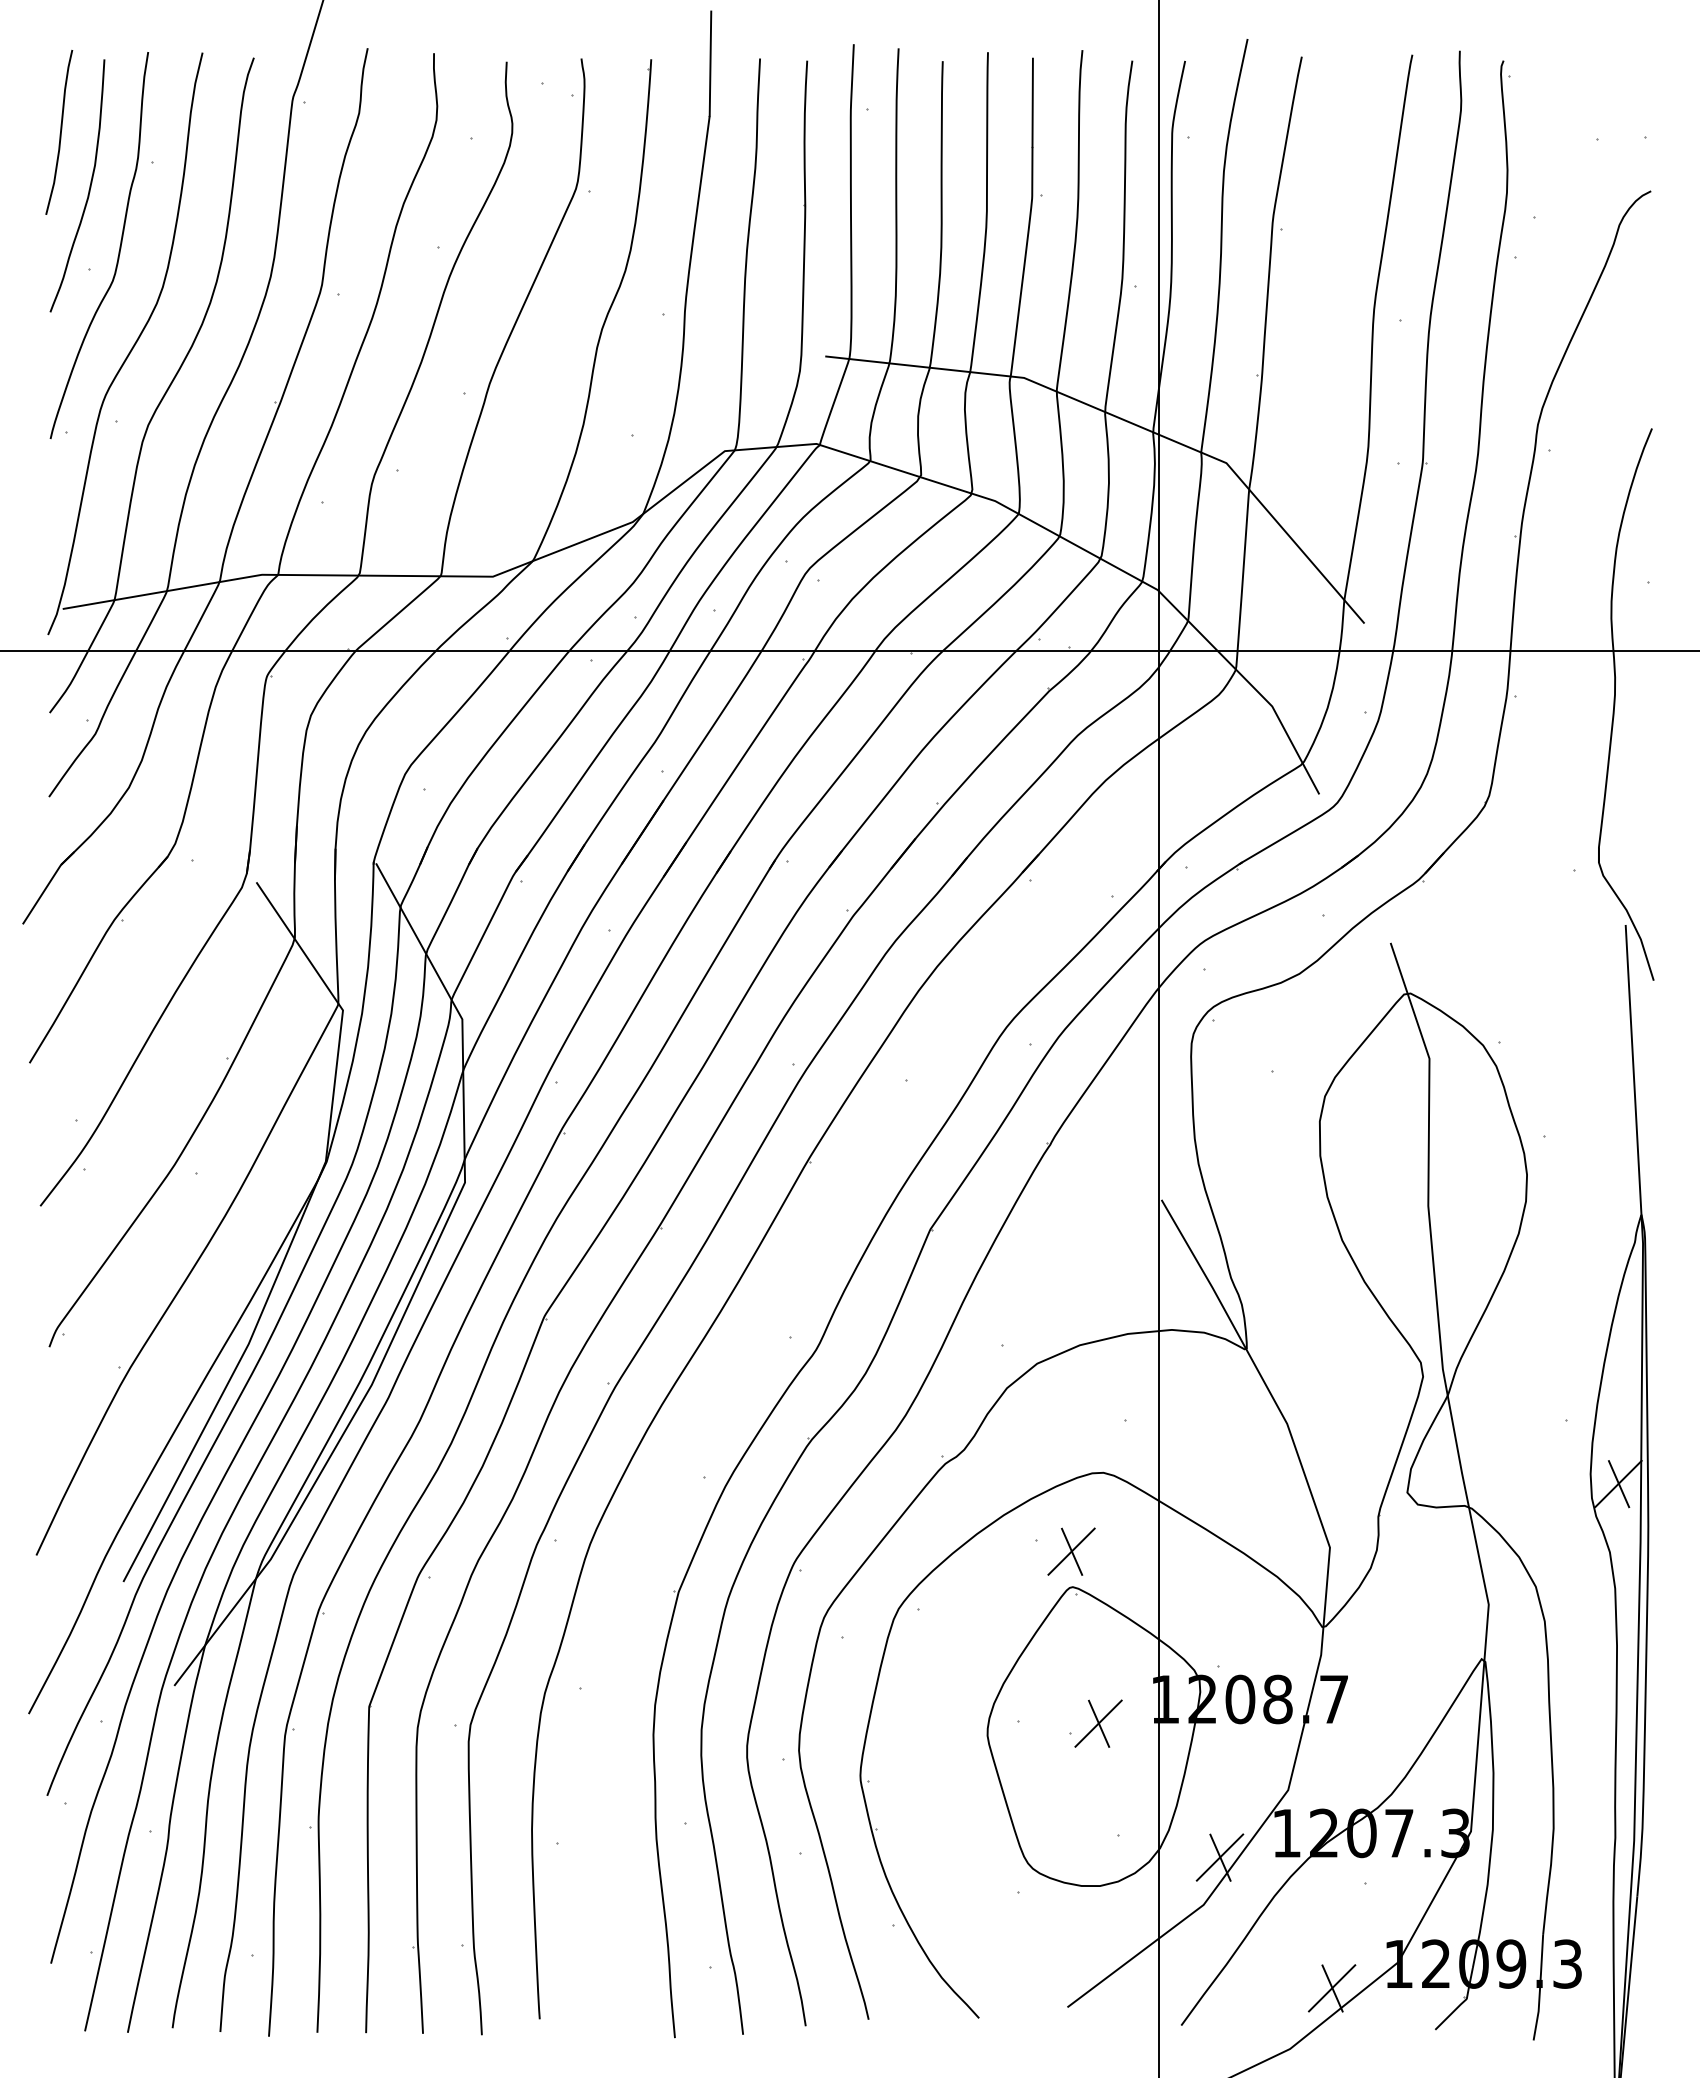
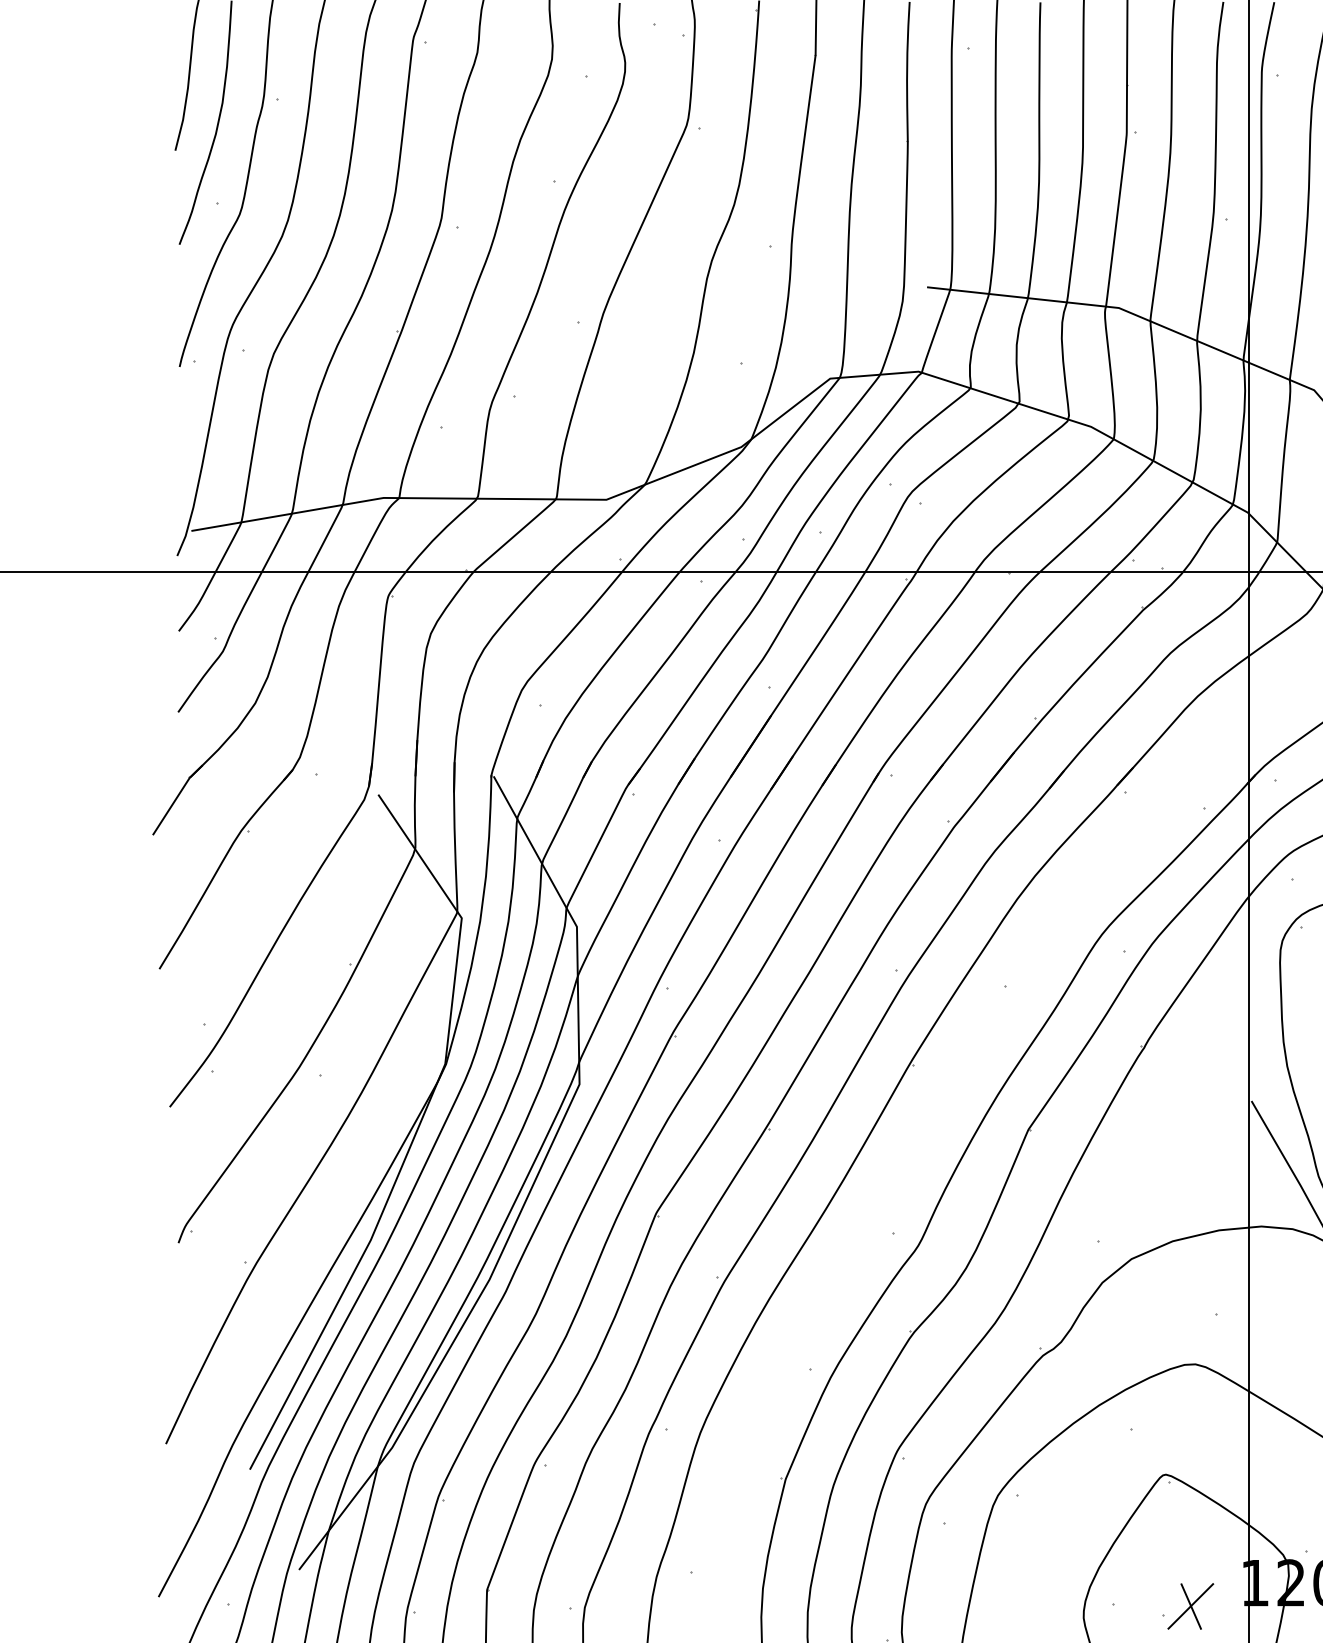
part: (1071, 1551) -> (1164, 1440), removed

